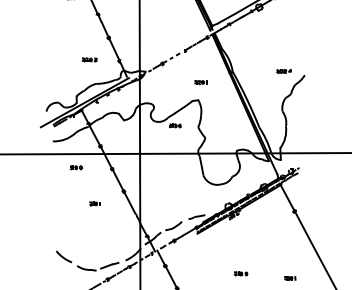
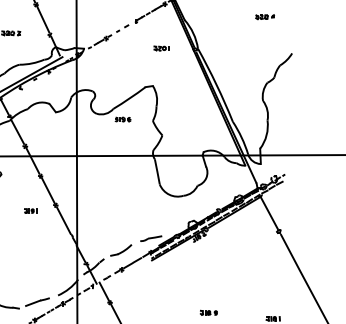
part: (283, 71) -> (264, 17), moved
part: (200, 82) -> (161, 48), moved
part: (94, 203) -> (30, 210), moved

